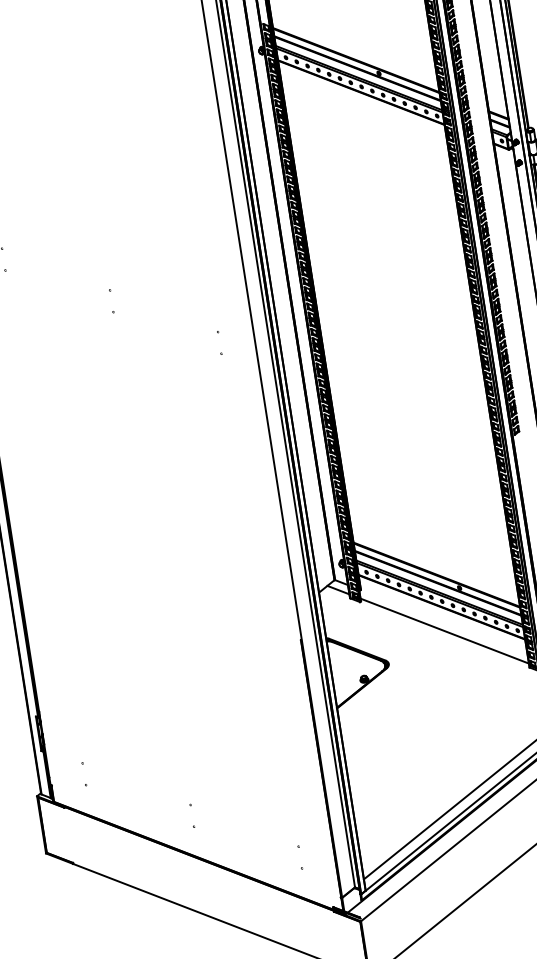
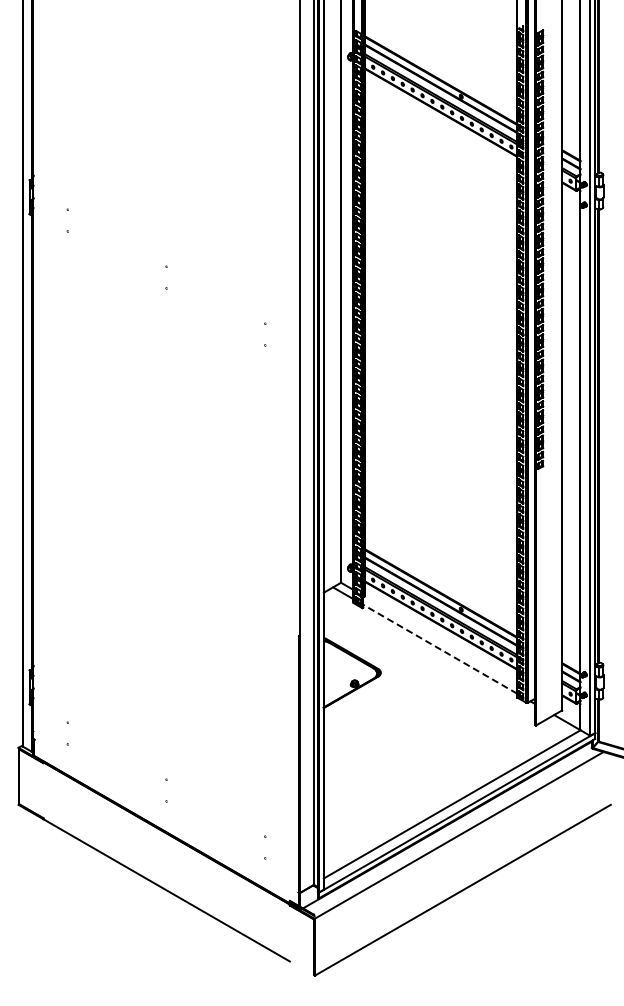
line: (445, 631) -> (440, 649), solid -> dashed

